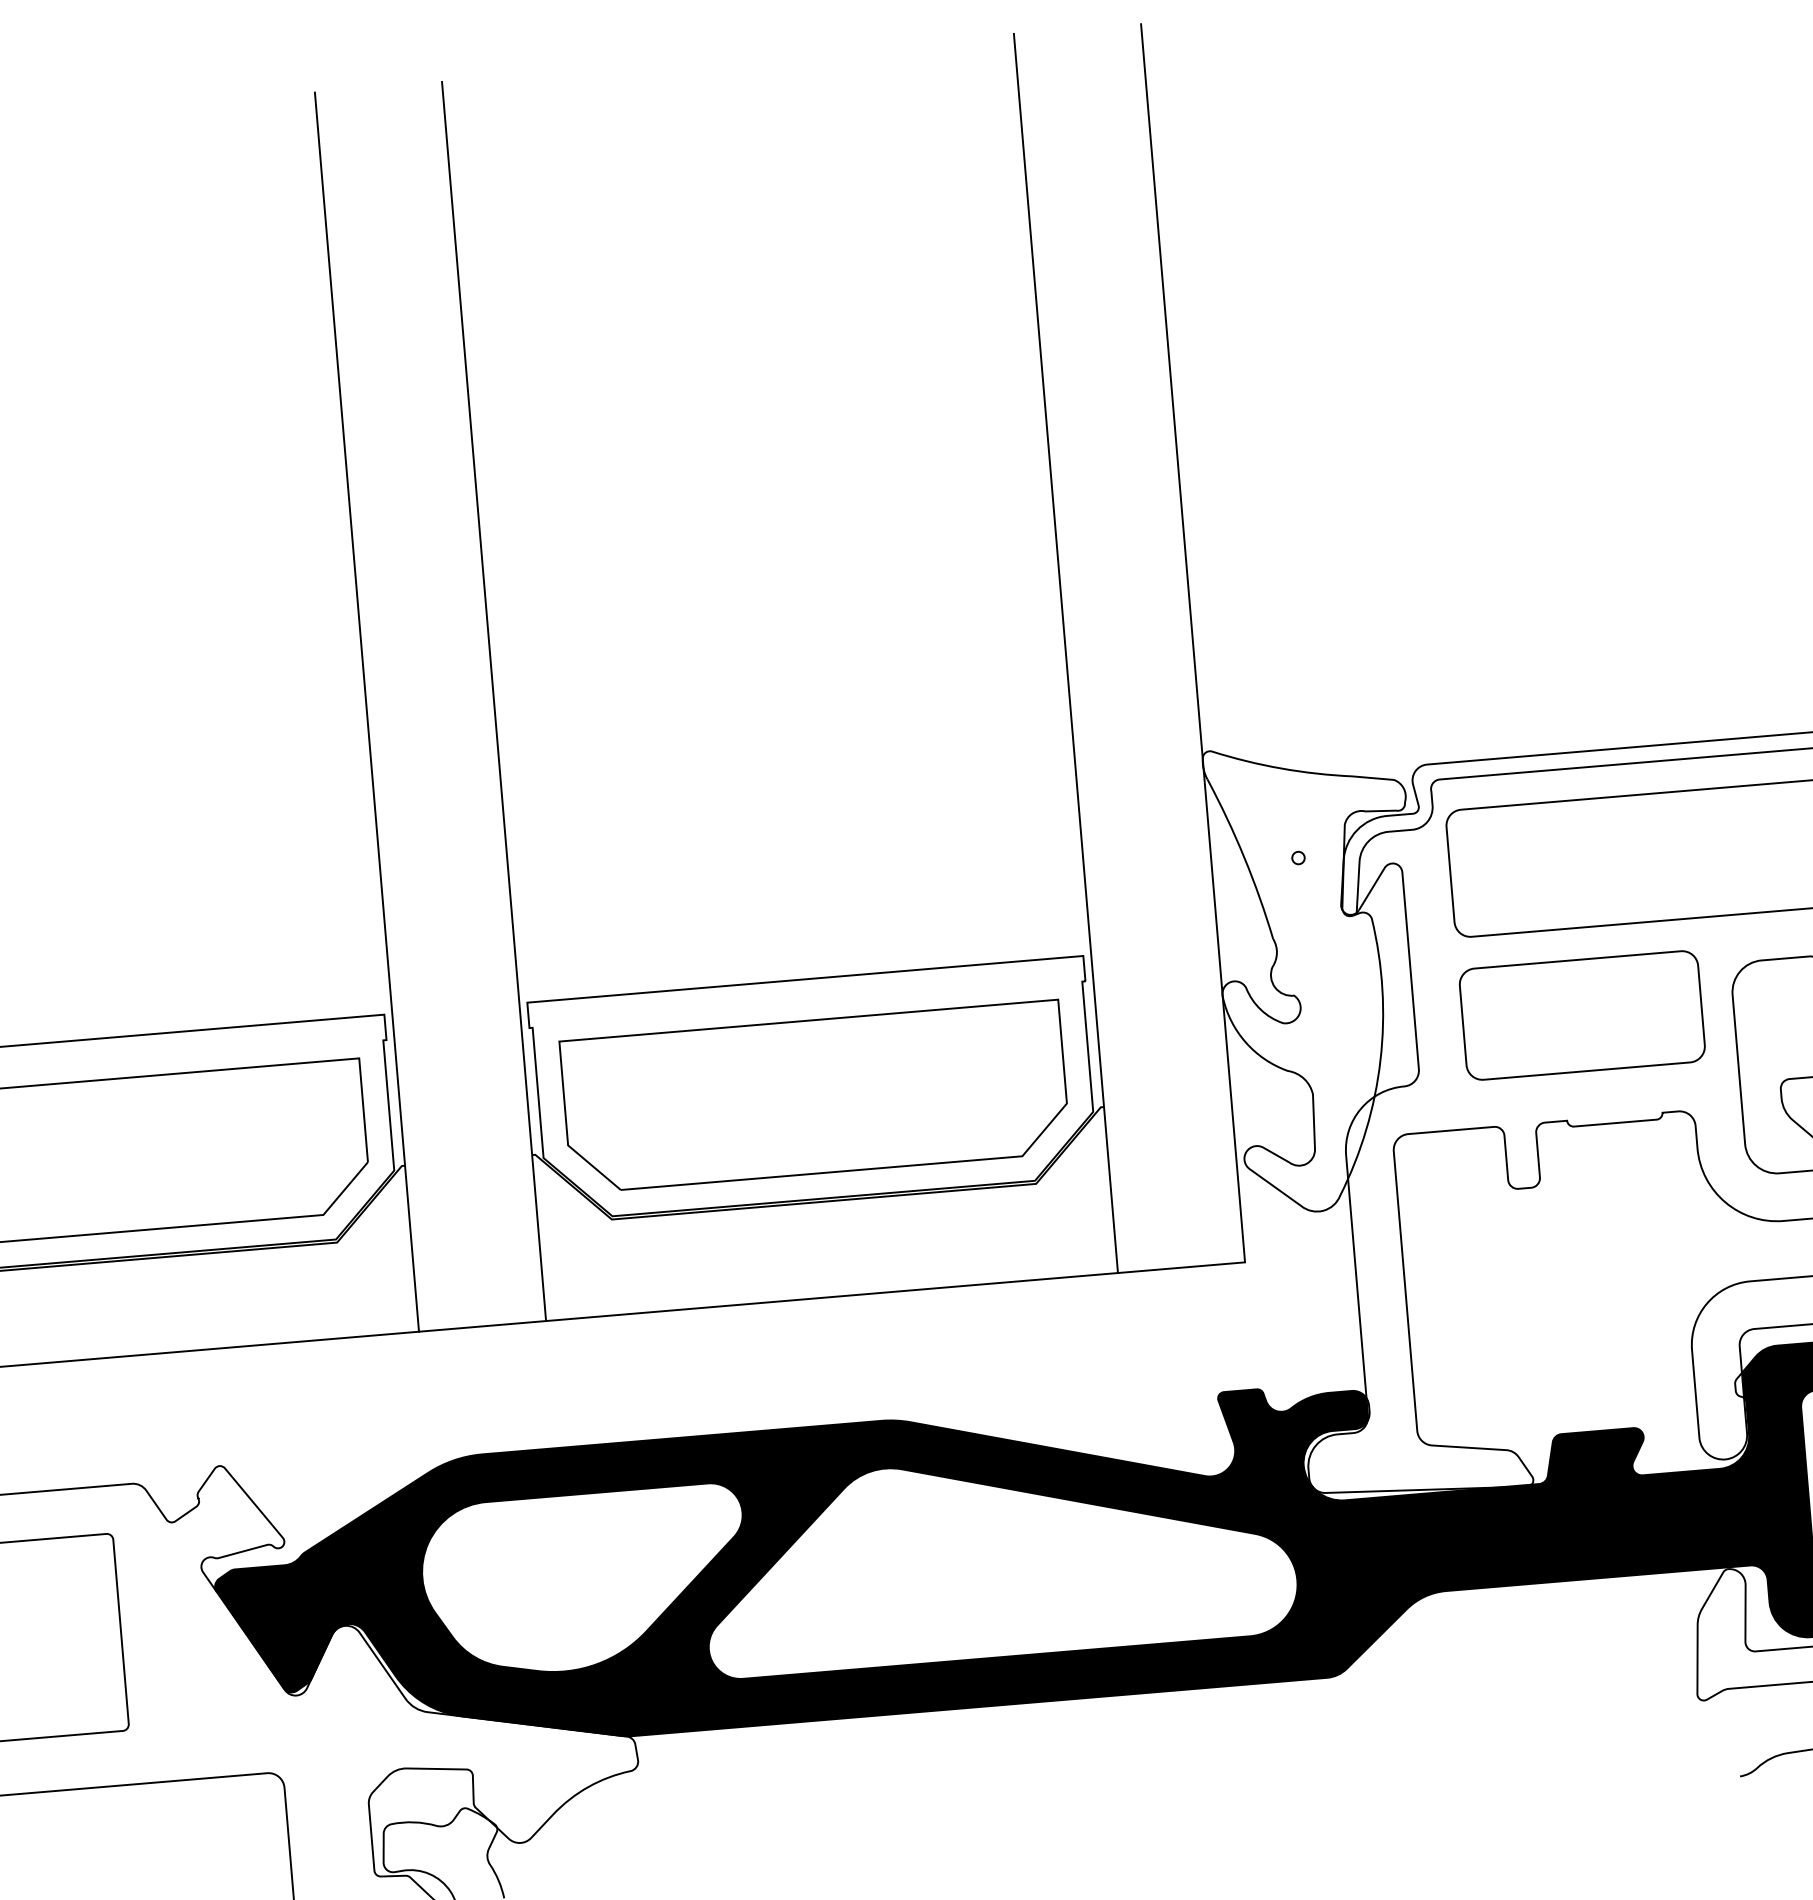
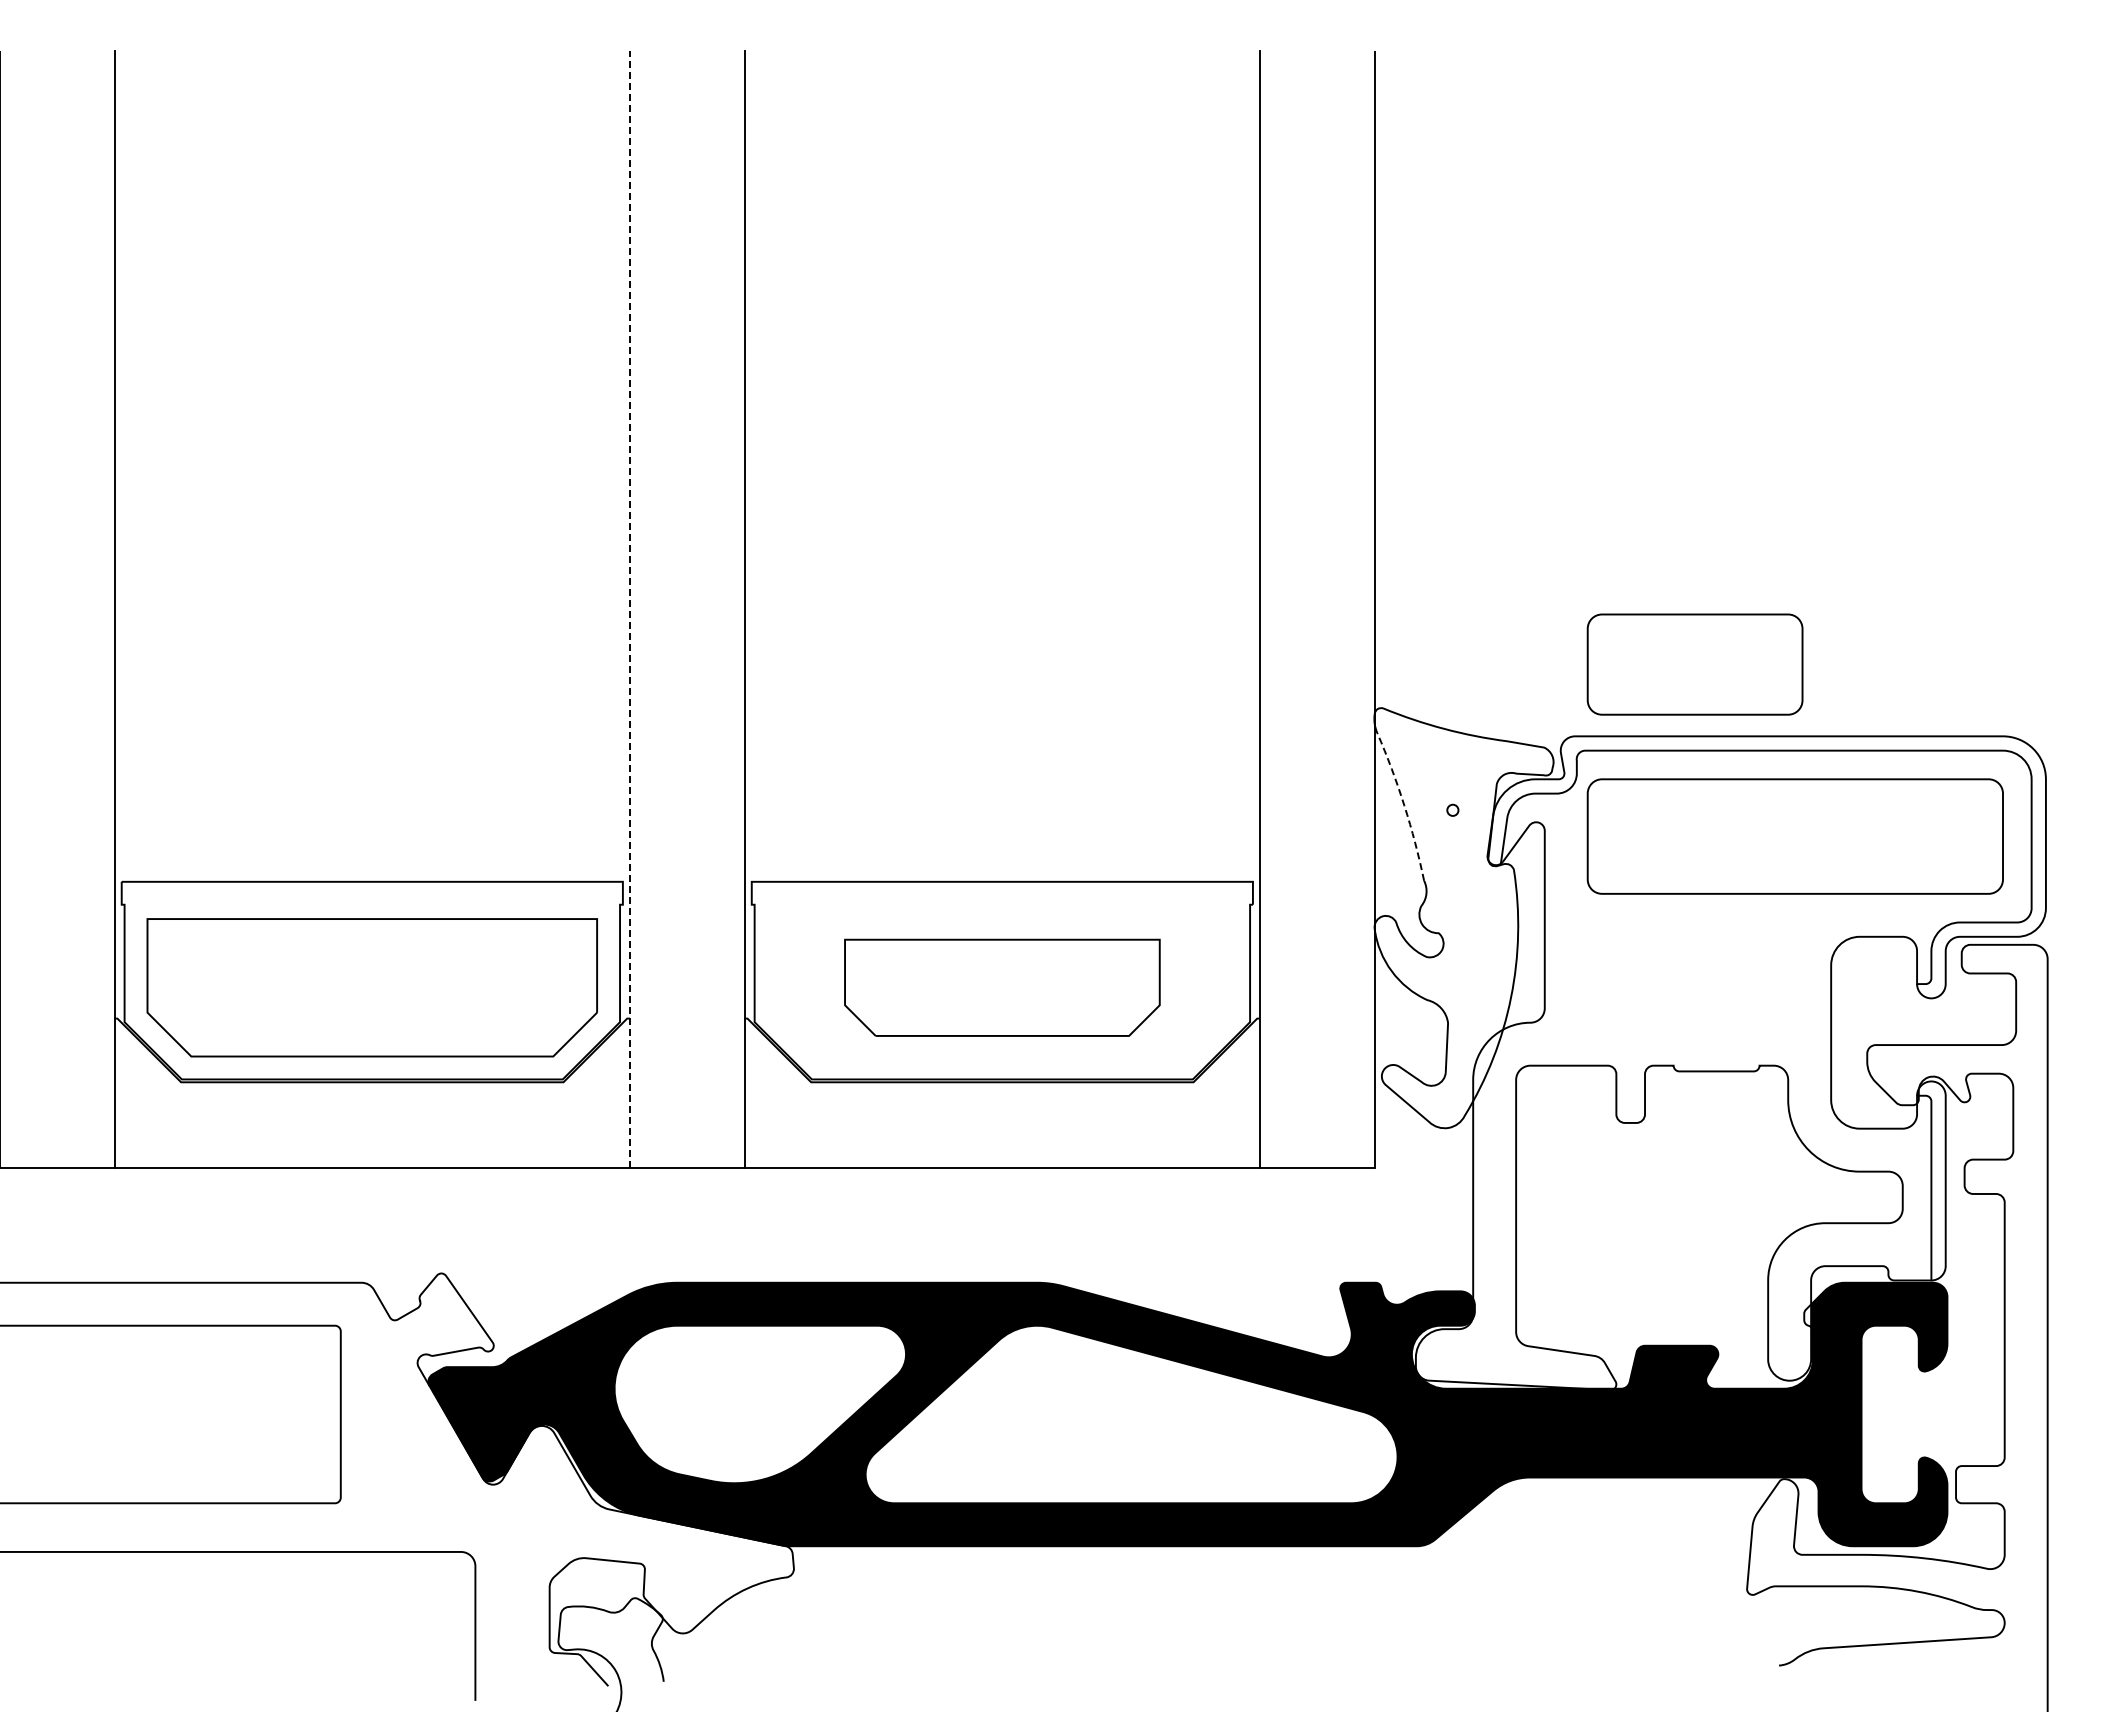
line: (367, 711) -> (630, 609), solid -> dashed
arc: (1244, 857) -> (1404, 805), solid -> dashed
part: (1581, 1015) -> (1694, 664), moved
part: (815, 1096) -> (1002, 987), size x0.7

